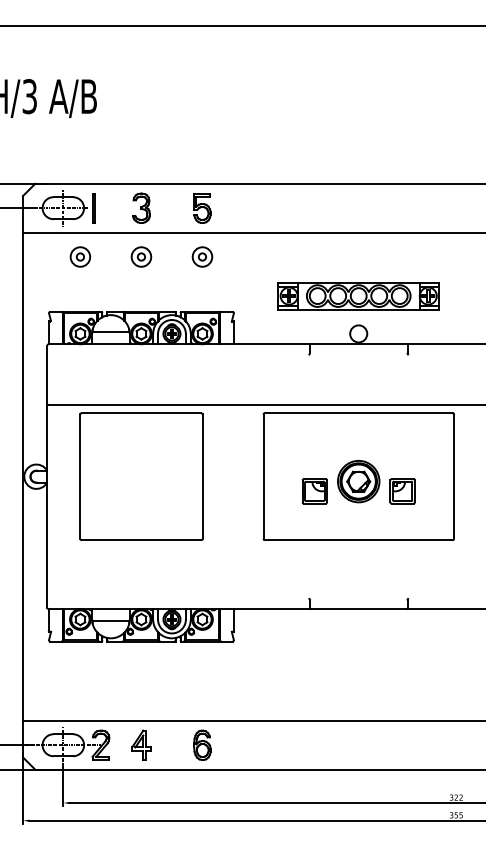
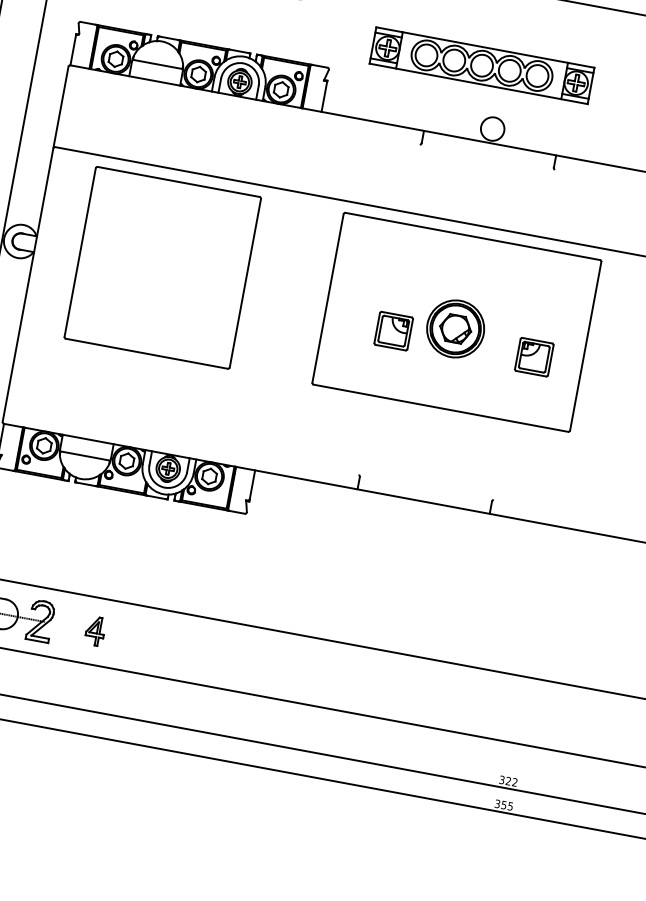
part: (358, 296) -> (481, 66), moved
part: (402, 491) -> (534, 357), moved
part: (141, 744) -> (95, 630), size x0.7
part: (202, 744) -> (178, 645), removed

